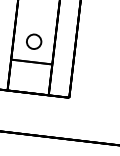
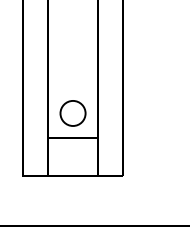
circle: (33, 41) -> (72, 113), size x1.43

